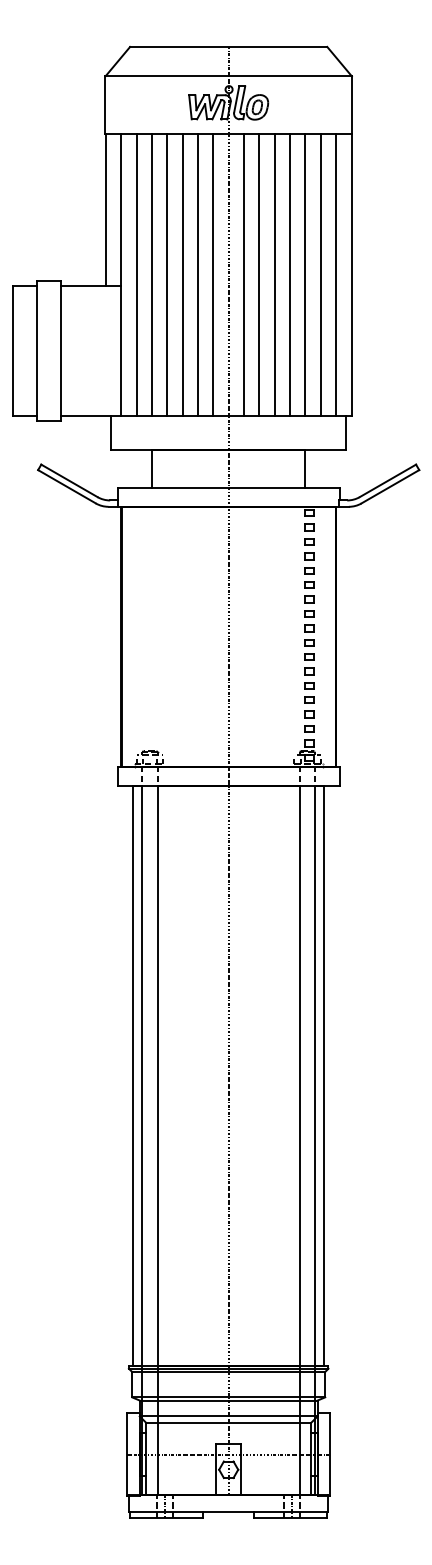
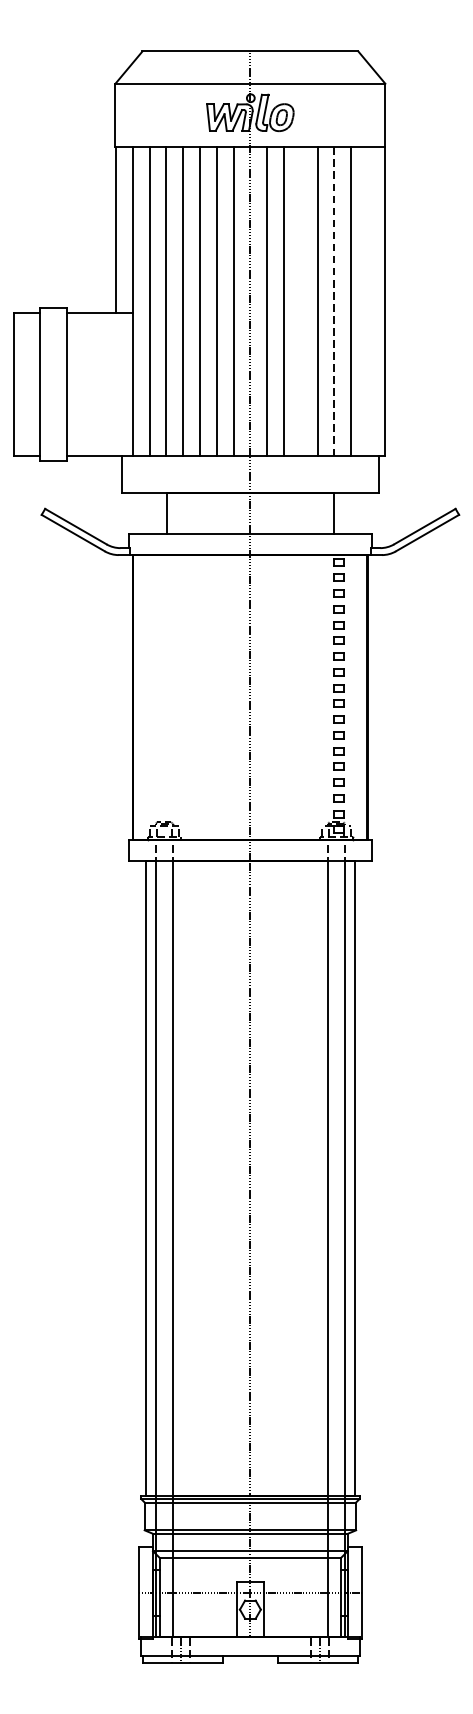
line: (274, 274) -> (300, 300), removed
line: (305, 274) -> (334, 300), solid -> dashed
line: (336, 274) -> (368, 300), removed

